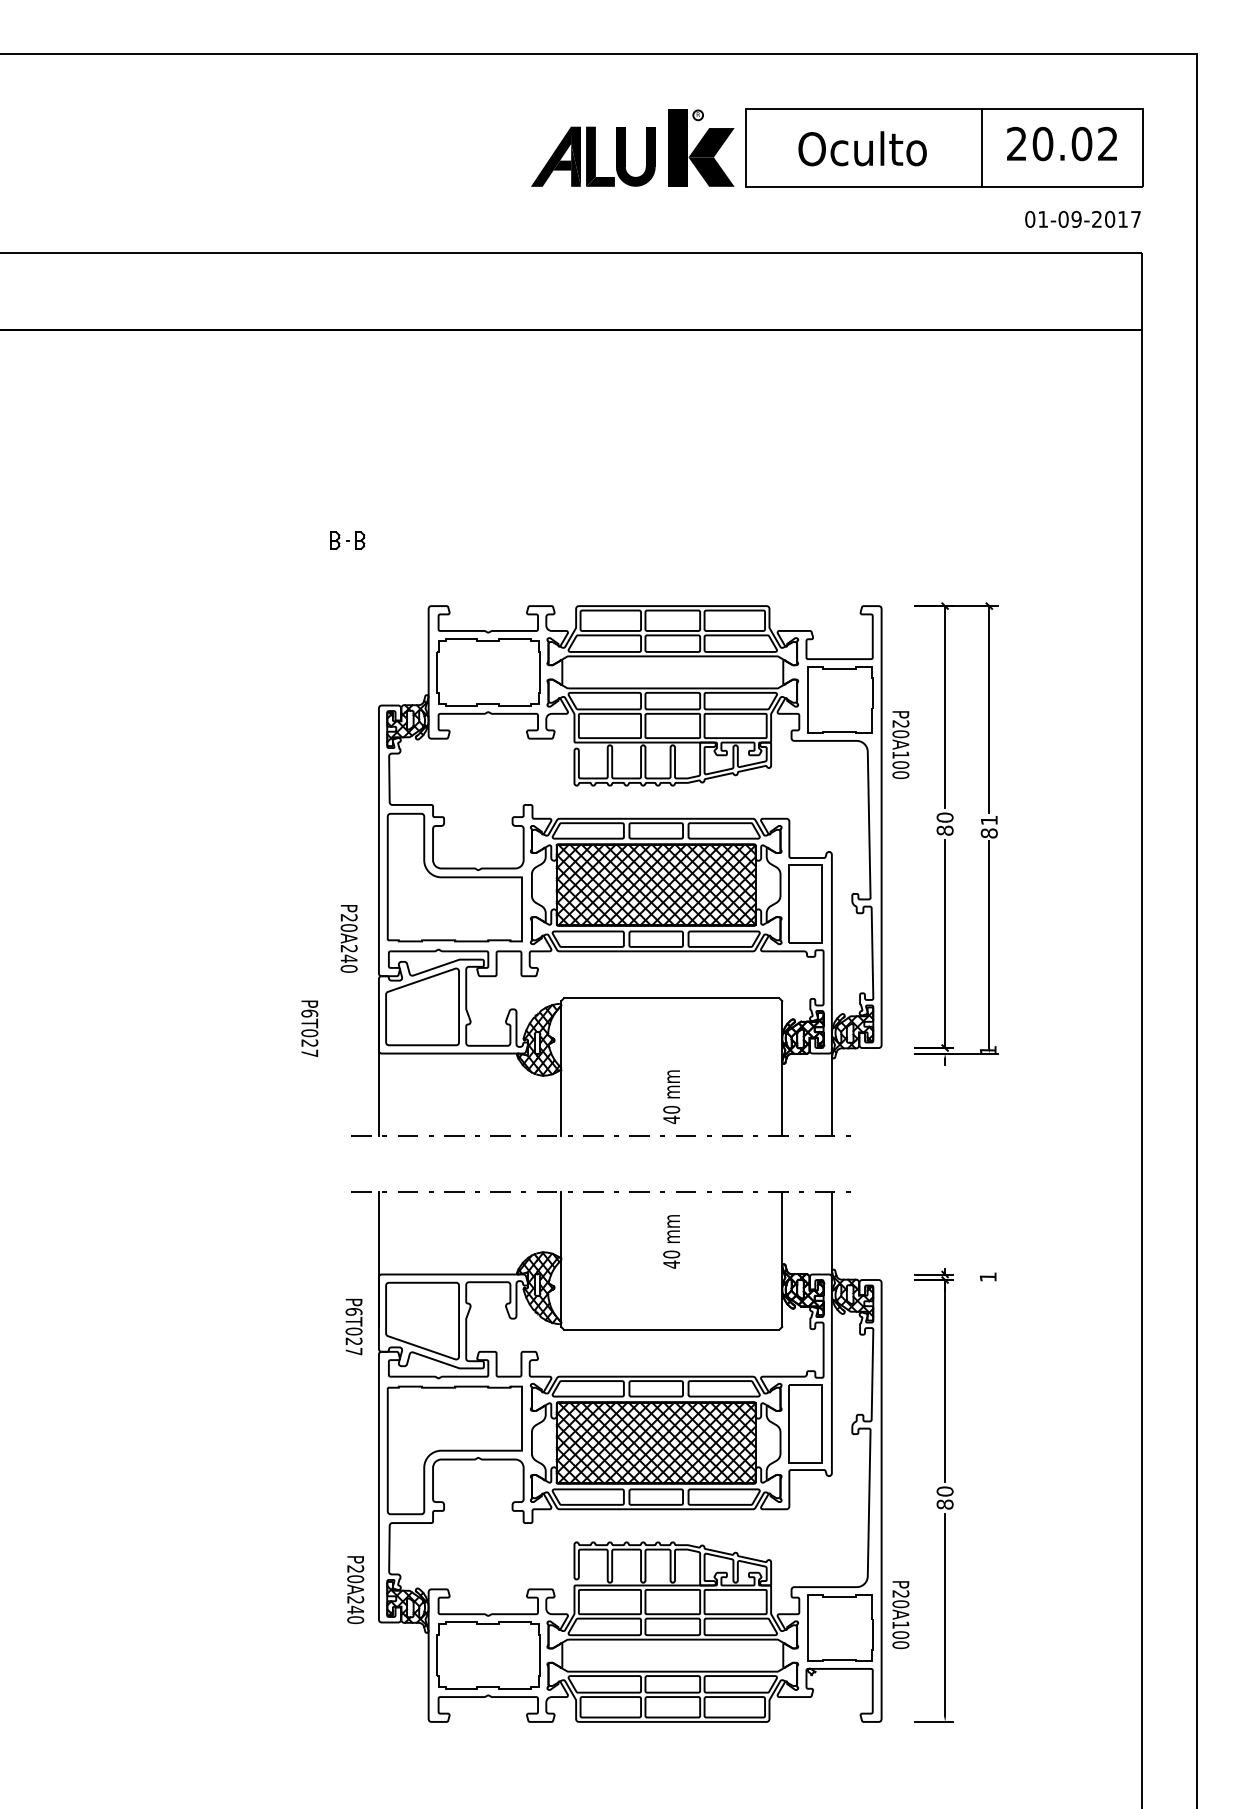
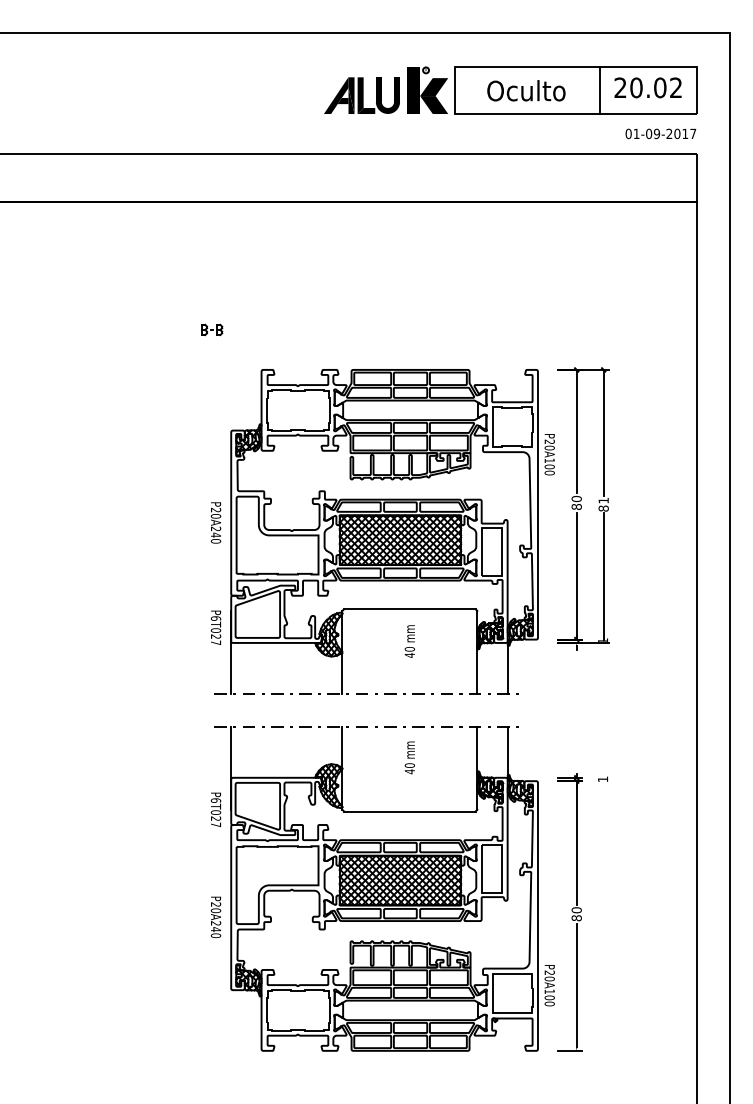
text: (348, 938) -> (215, 522), moved
text: (308, 1028) -> (215, 627), moved
text: (671, 1097) -> (409, 641), moved
text: (354, 1590) -> (215, 917), moved

